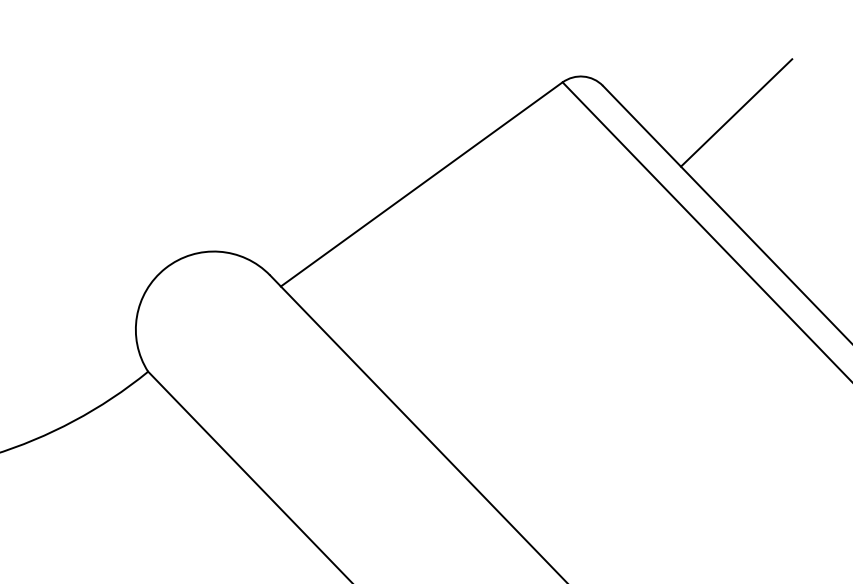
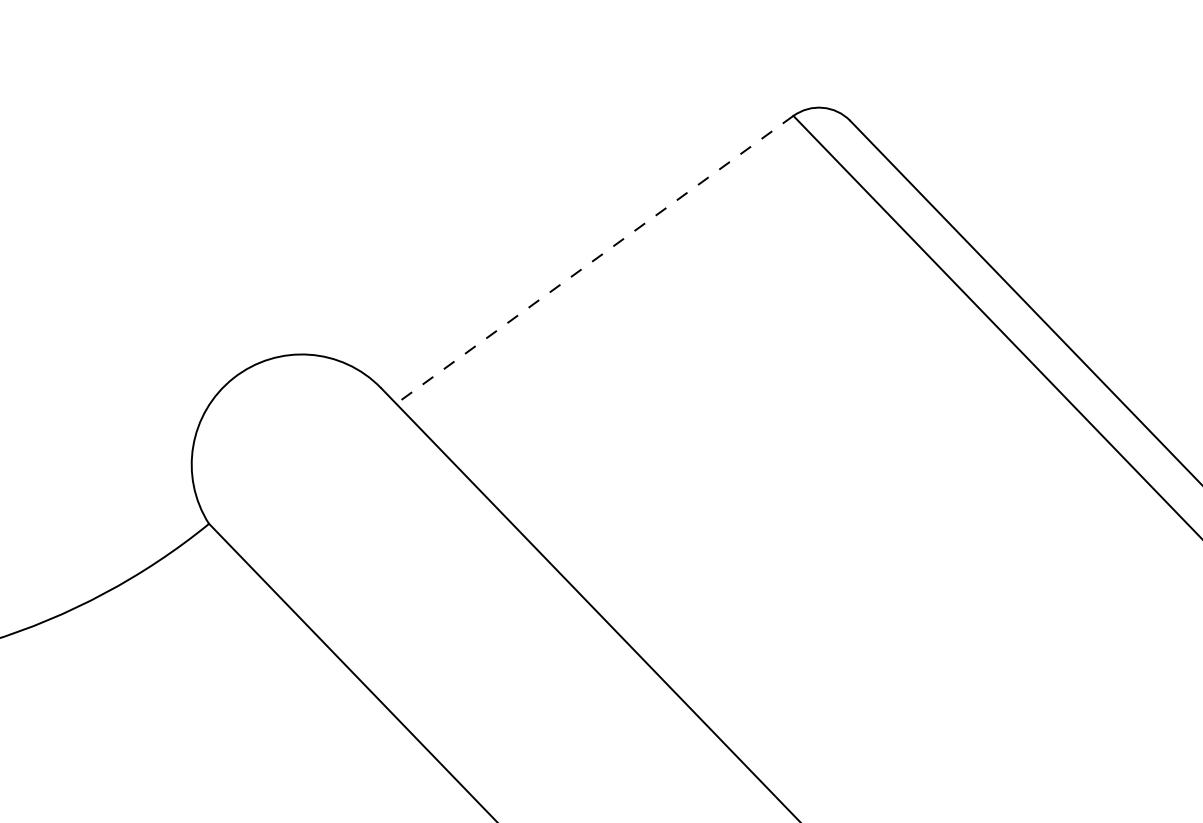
line: (736, 112) -> (1038, 158), removed
line: (421, 184) -> (594, 259), solid -> dashed

